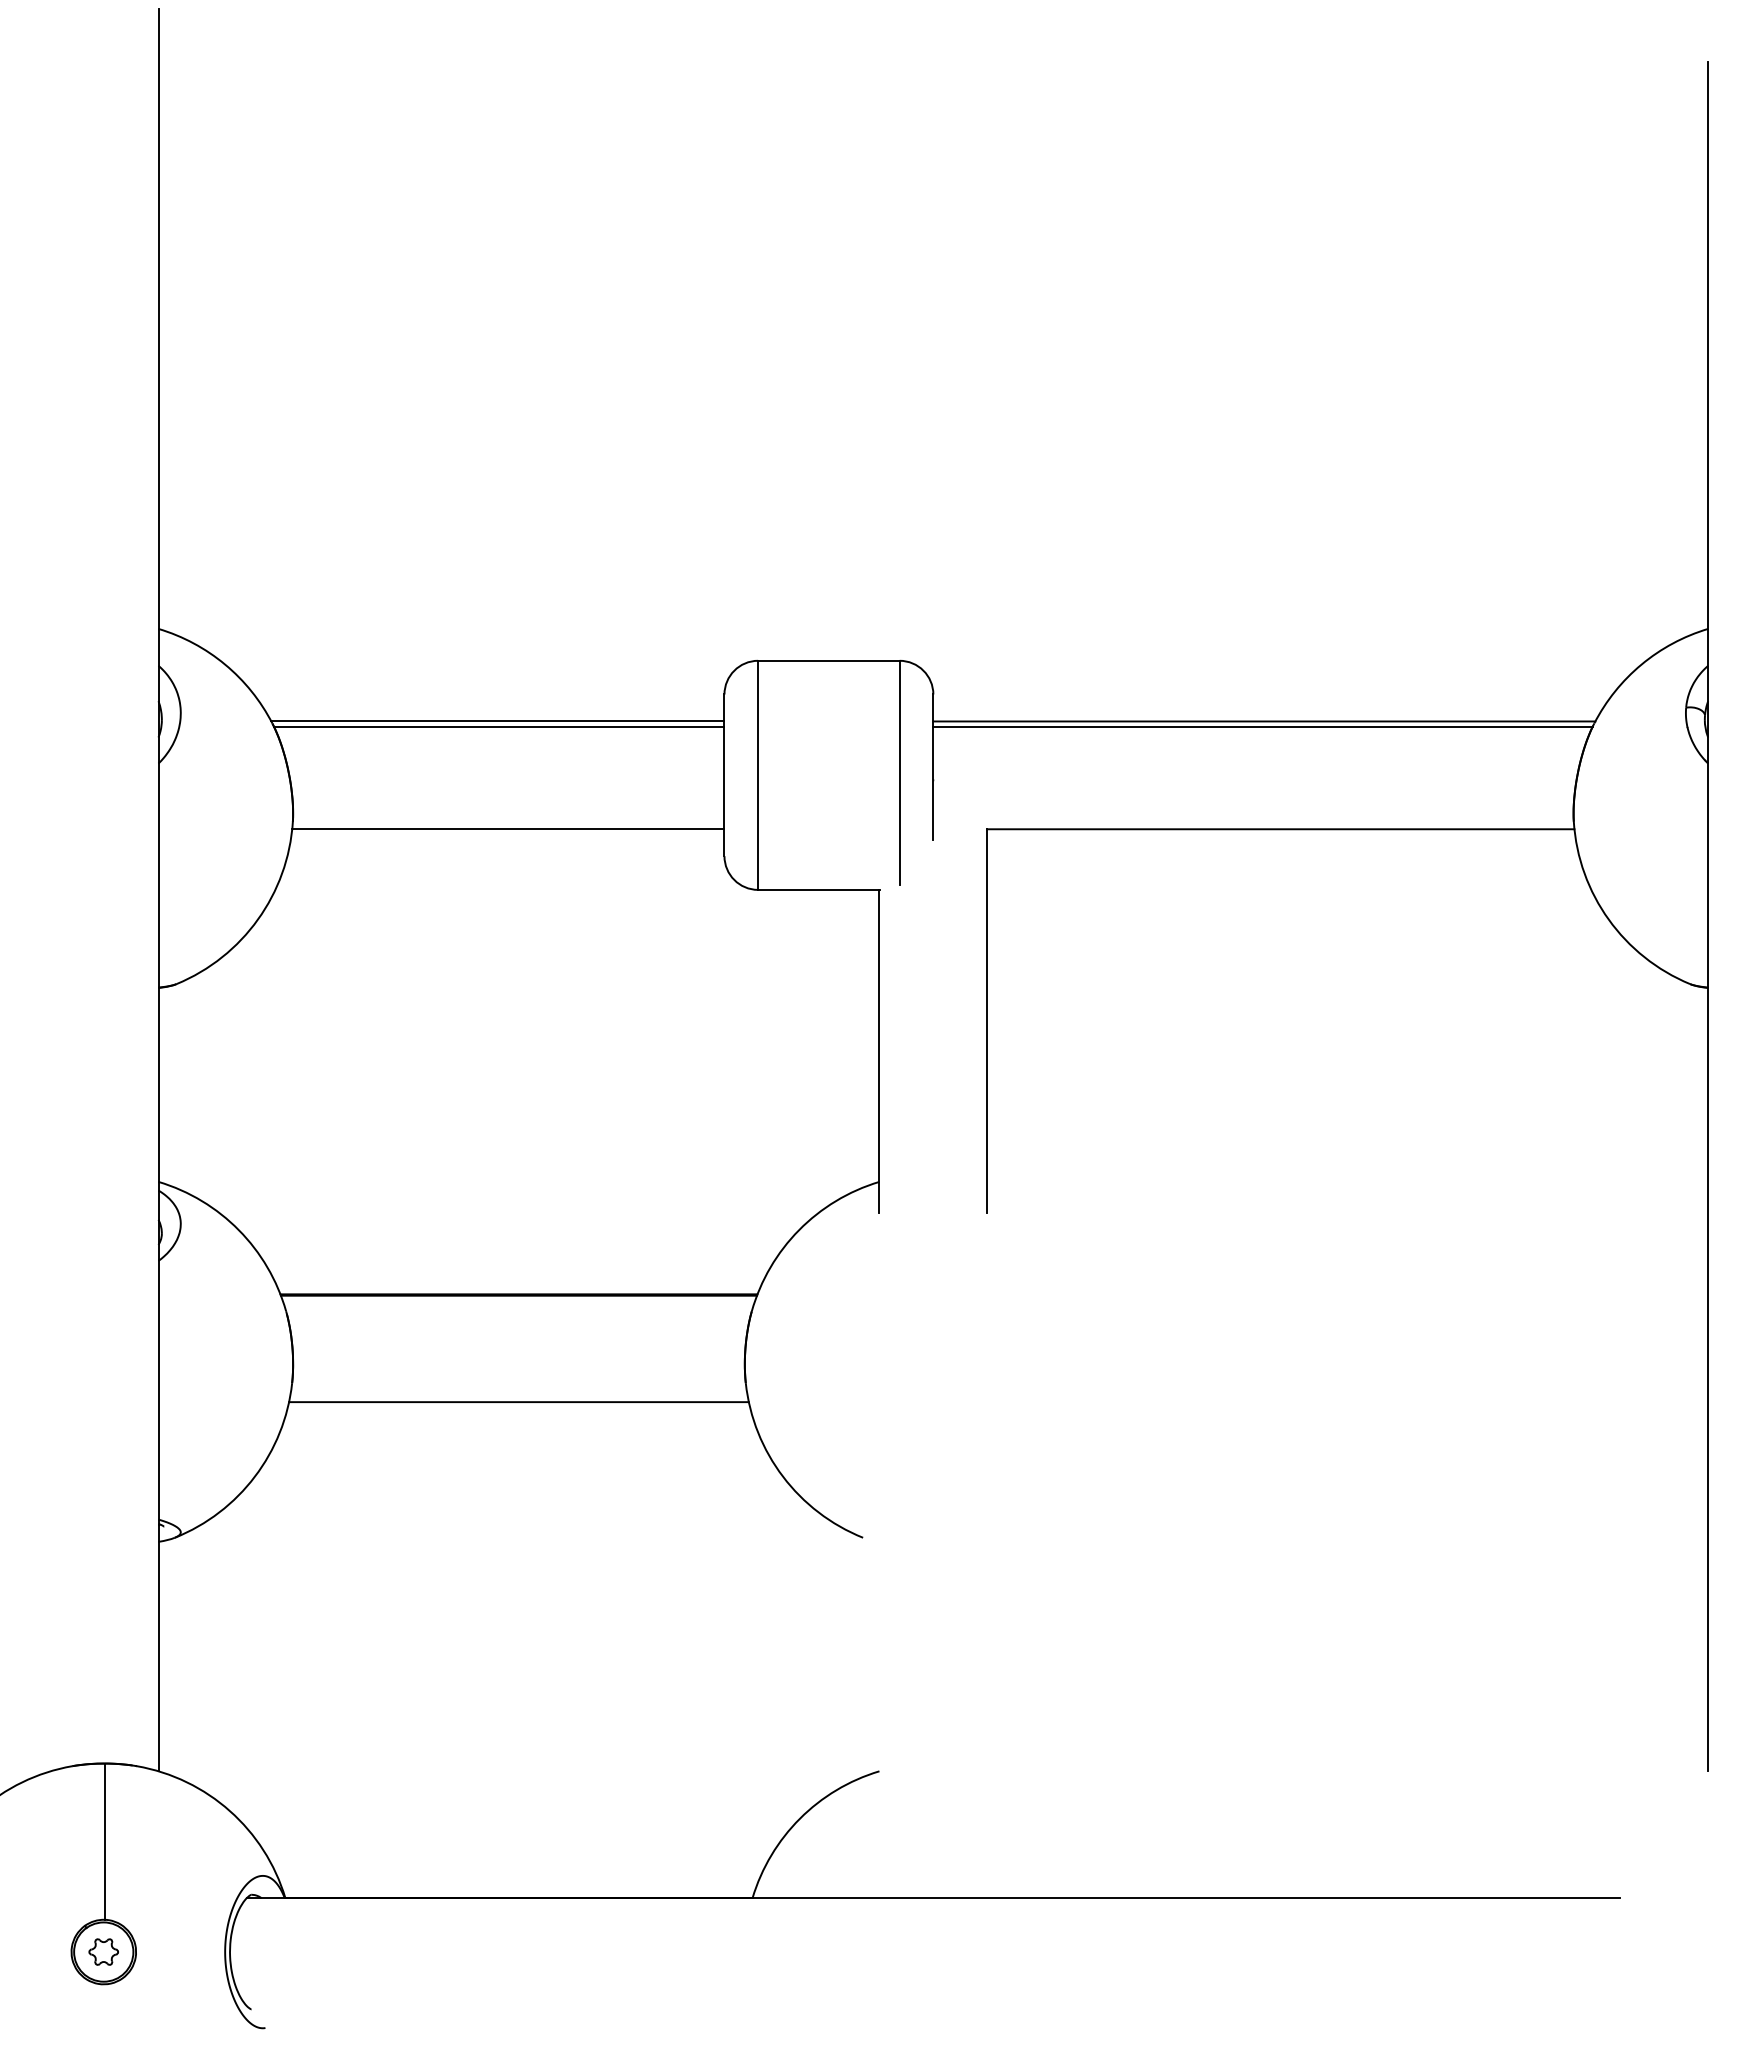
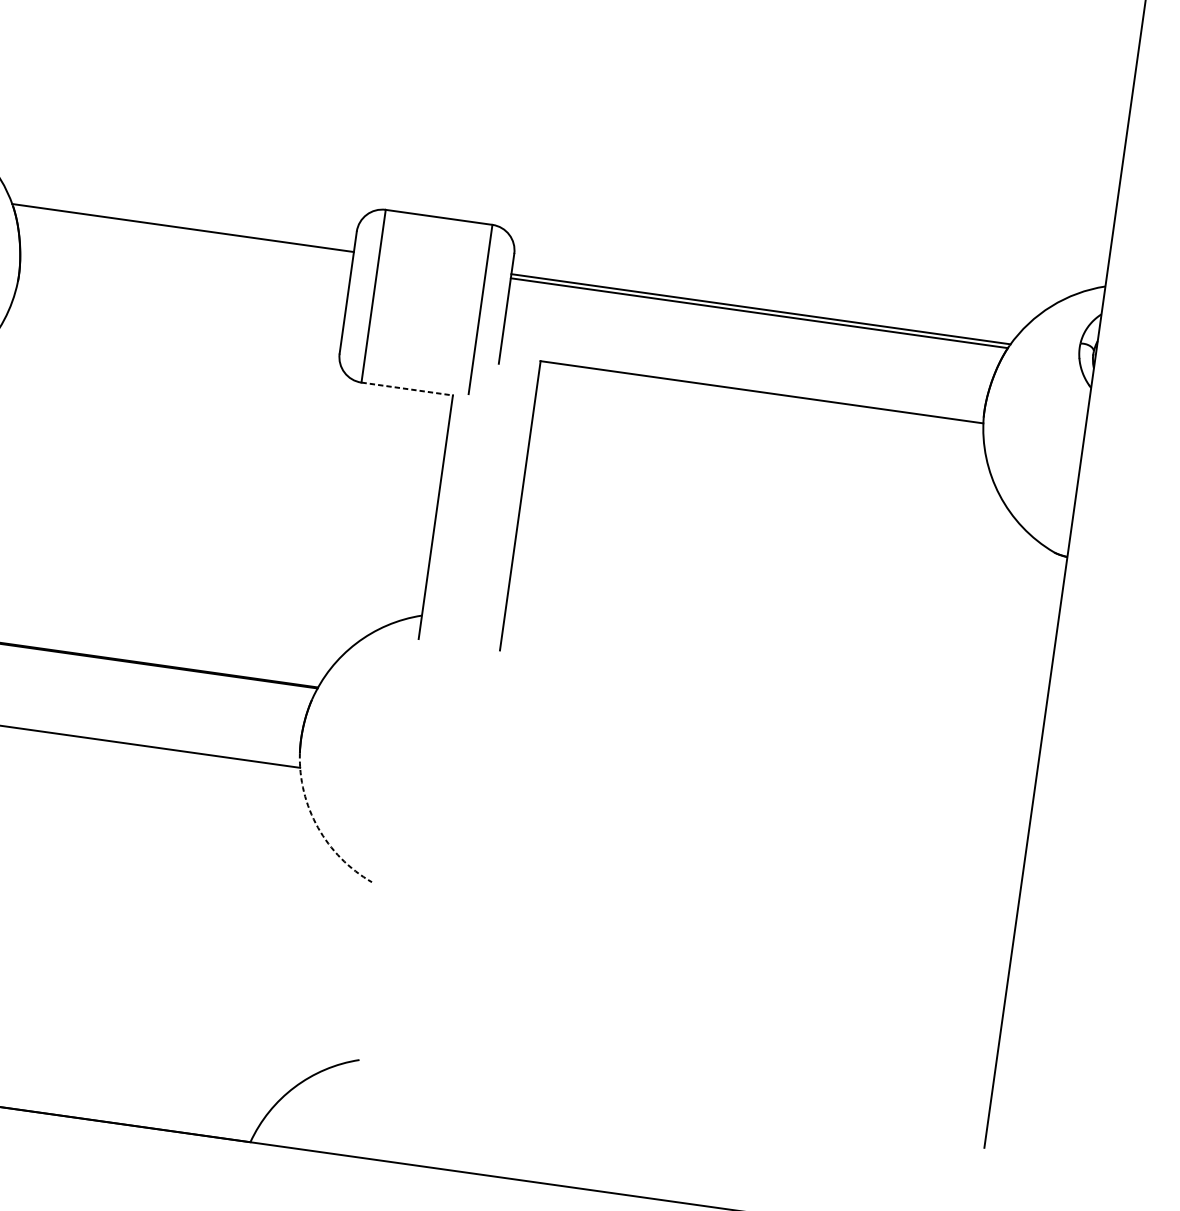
line: (499, 726) -> (183, 231), removed
line: (508, 829) -> (179, 310), removed
line: (819, 889) -> (407, 388), solid -> dashed
arc: (783, 1476) -> (318, 827), solid -> dashed

